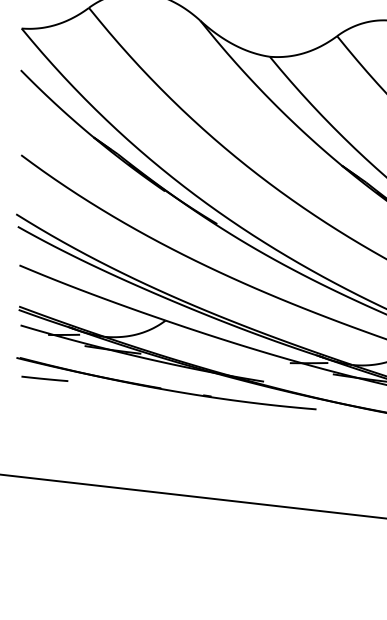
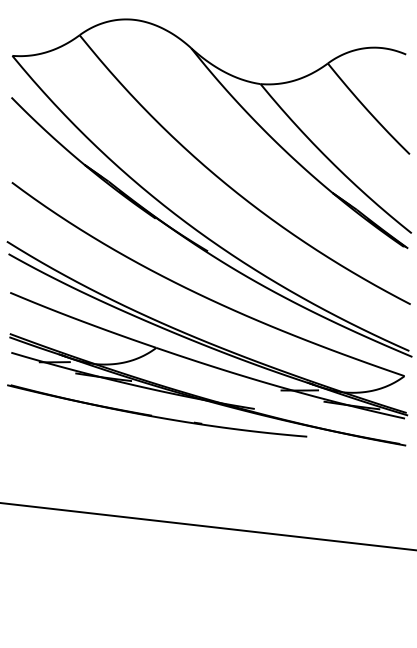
line: (44, 379) -> (35, 406), removed

